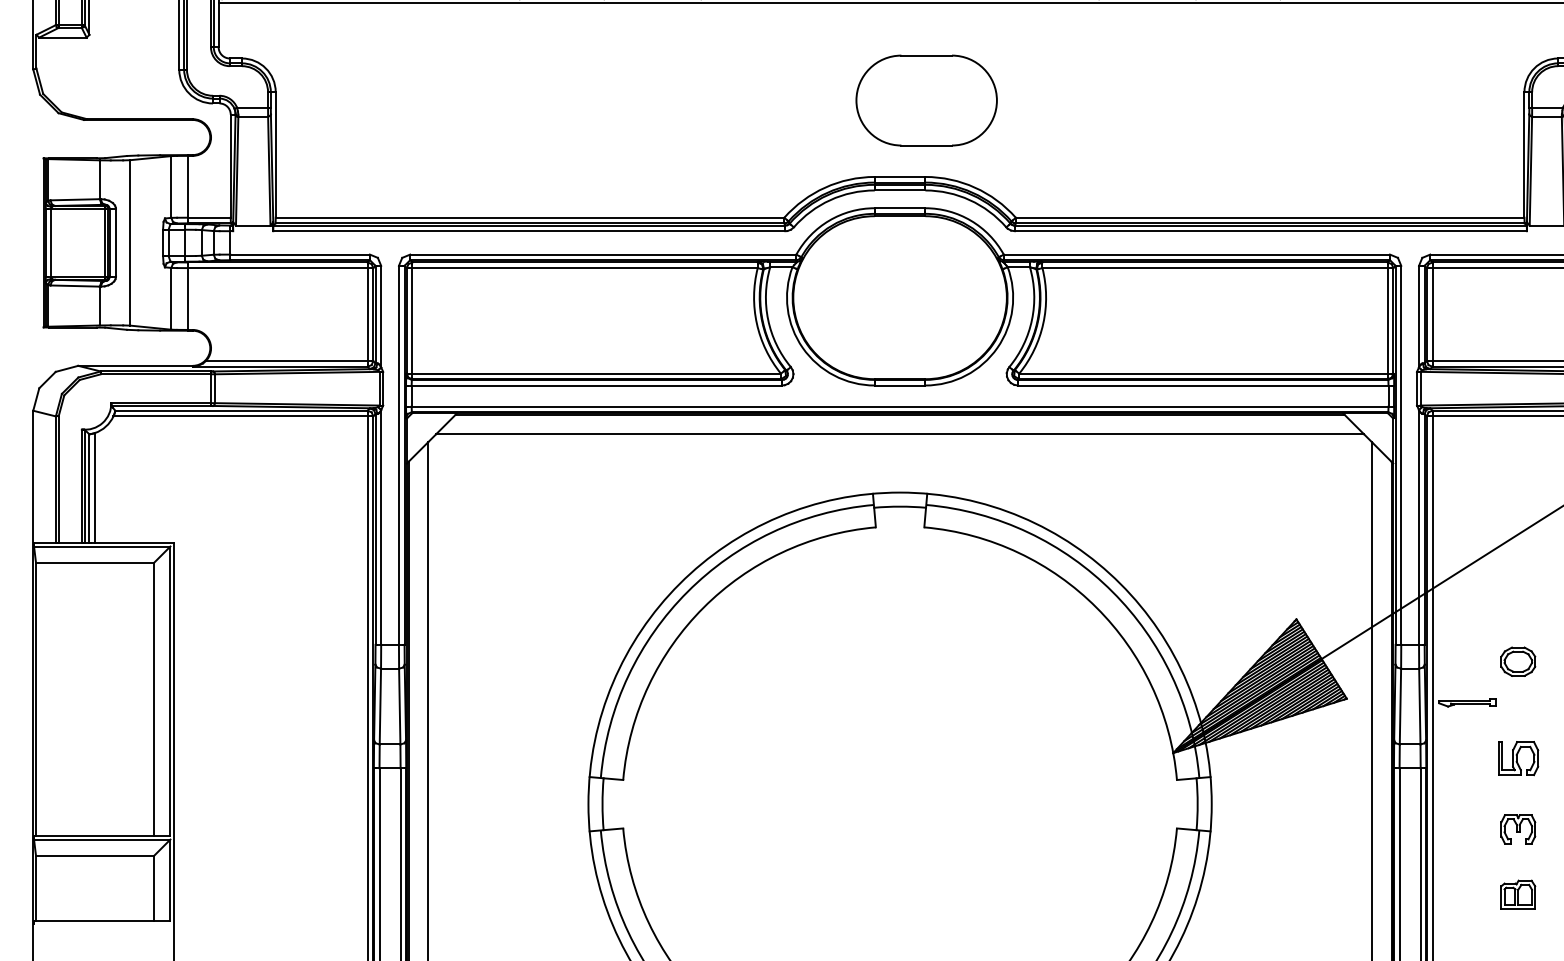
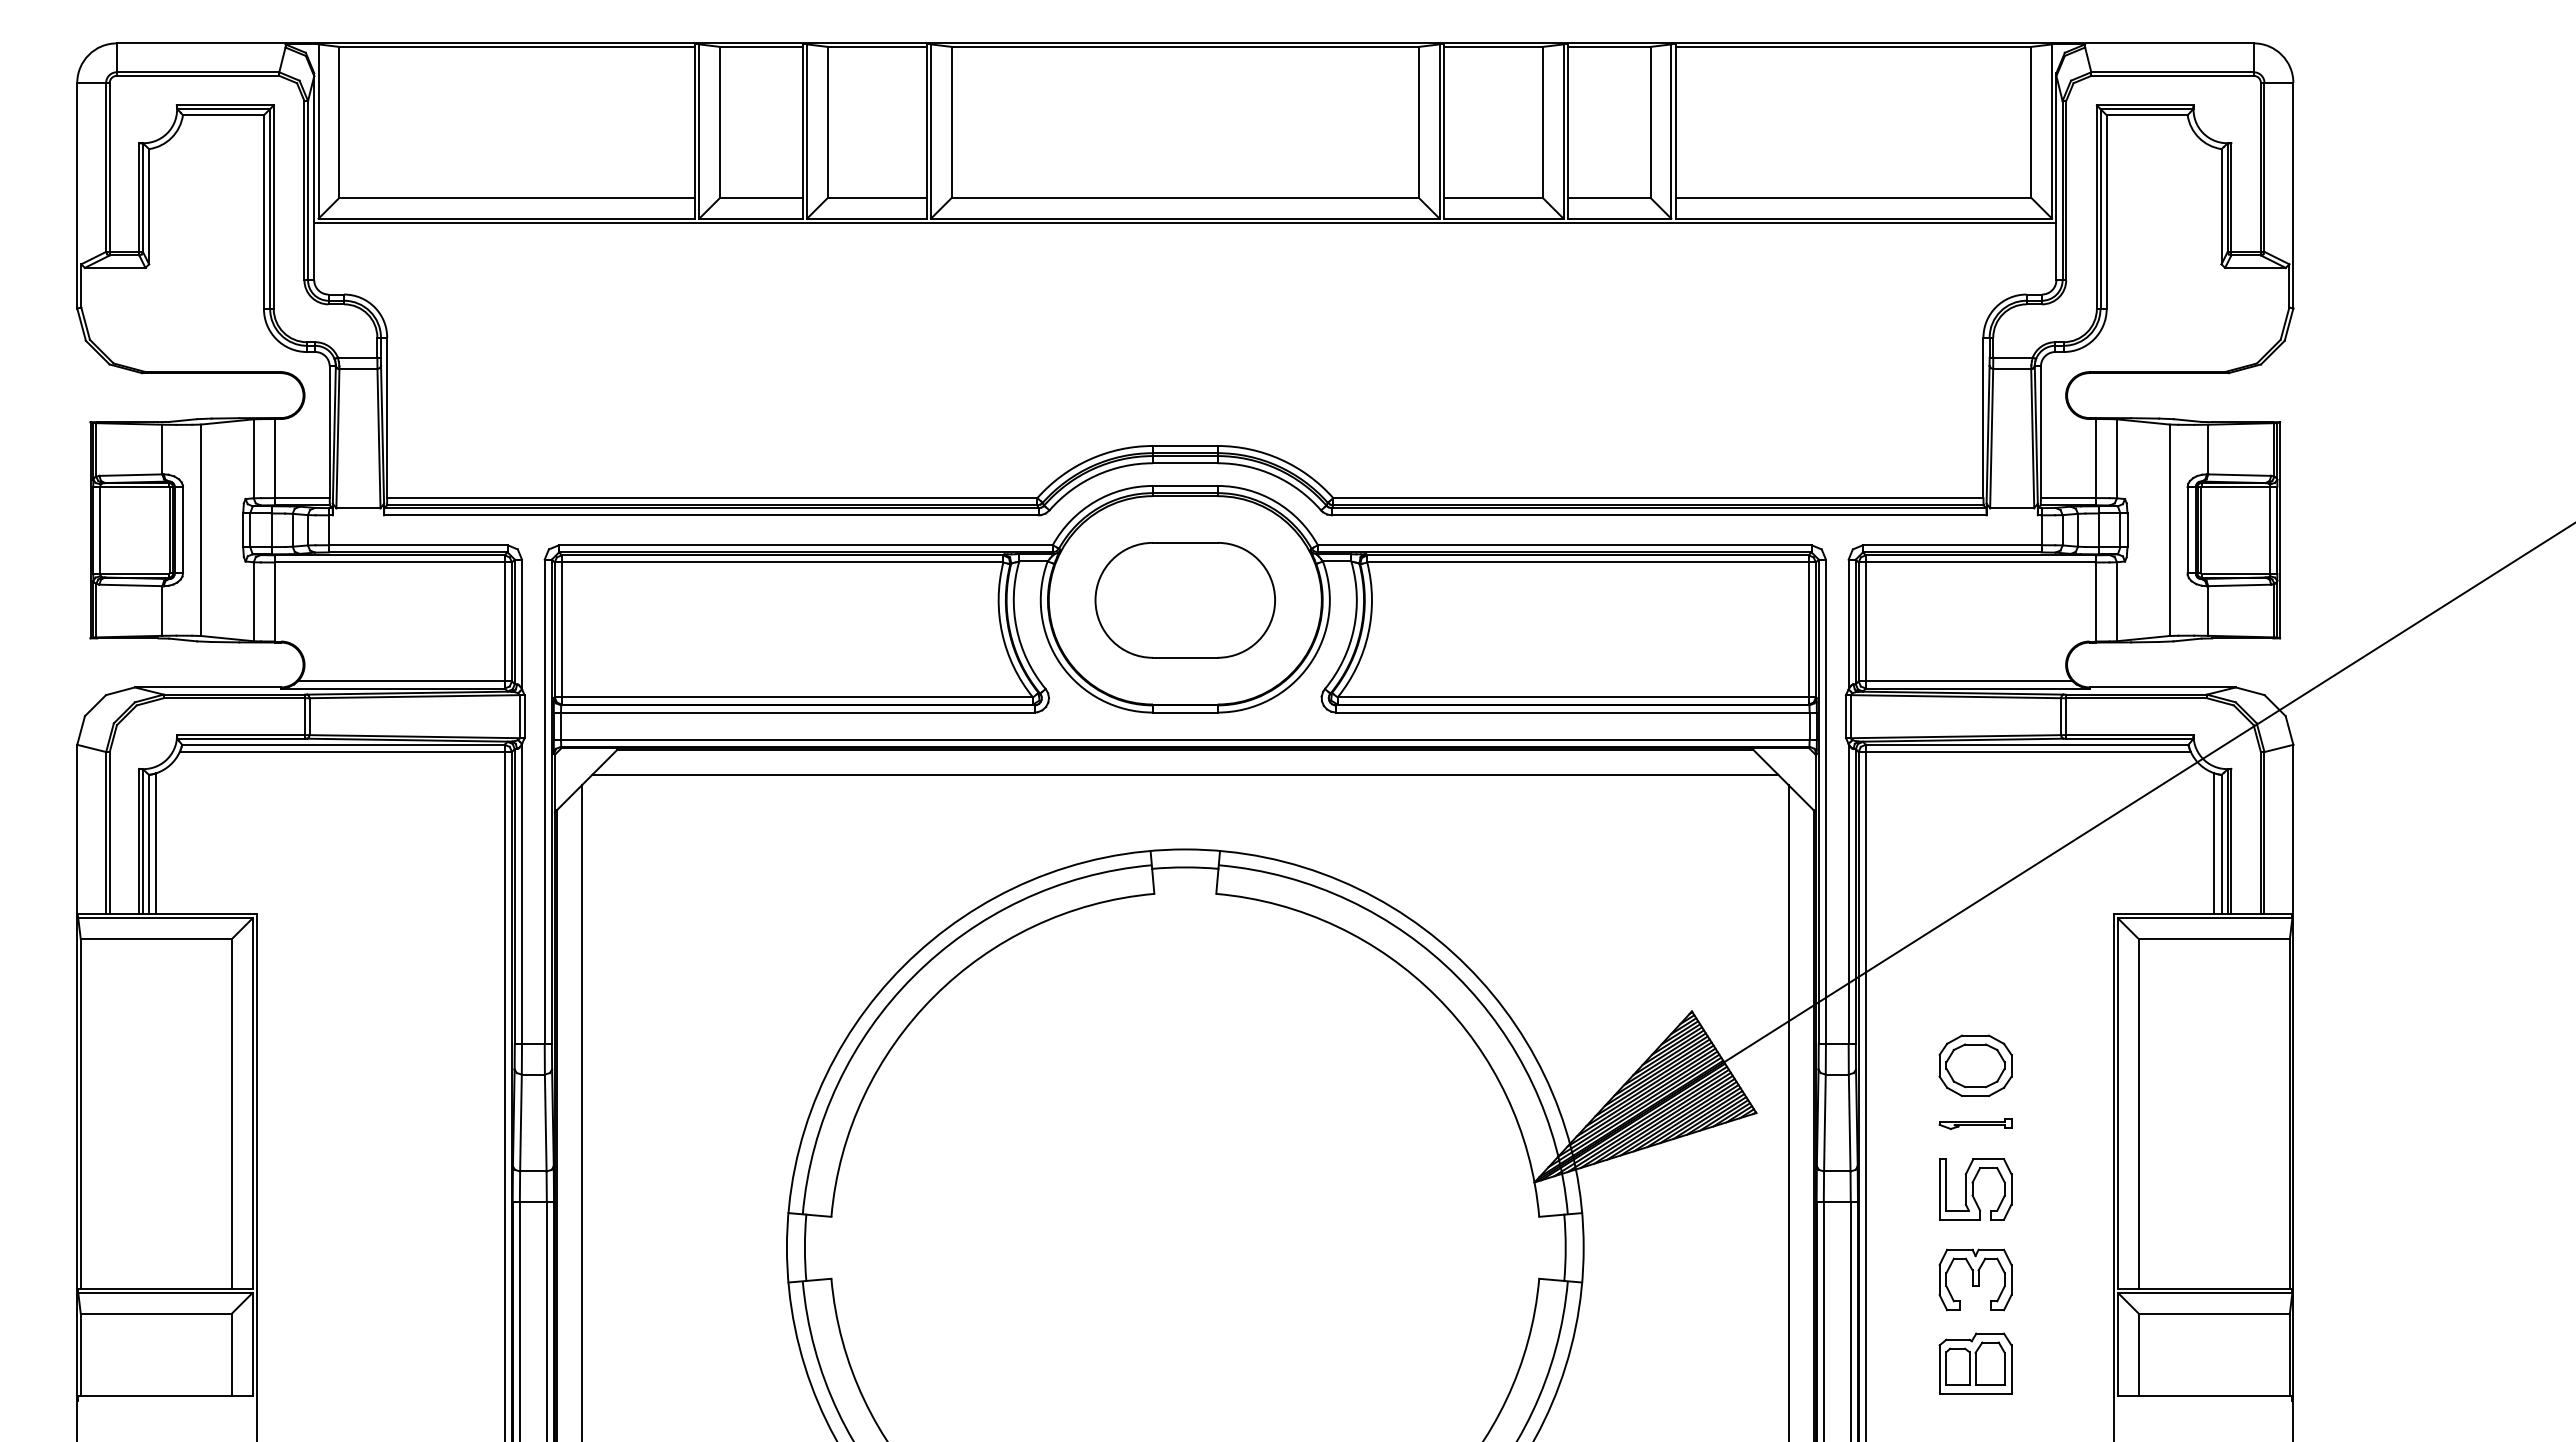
part: (926, 100) -> (1184, 600), moved
part: (1518, 661) -> (1975, 1065), size x1.67
part: (1467, 702) -> (1975, 1123), moved
part: (1518, 758) -> (1975, 1189), size x1.43
part: (1518, 829) -> (1975, 1279), size x1.67
part: (1518, 894) -> (1975, 1363), size x1.67

